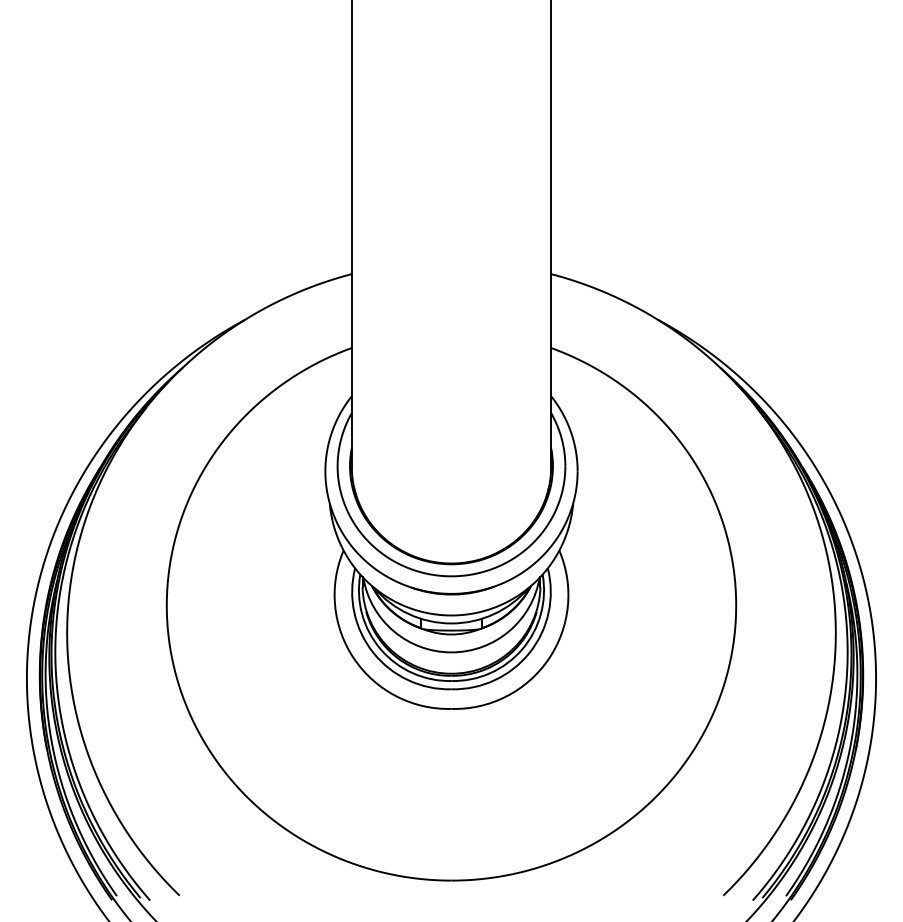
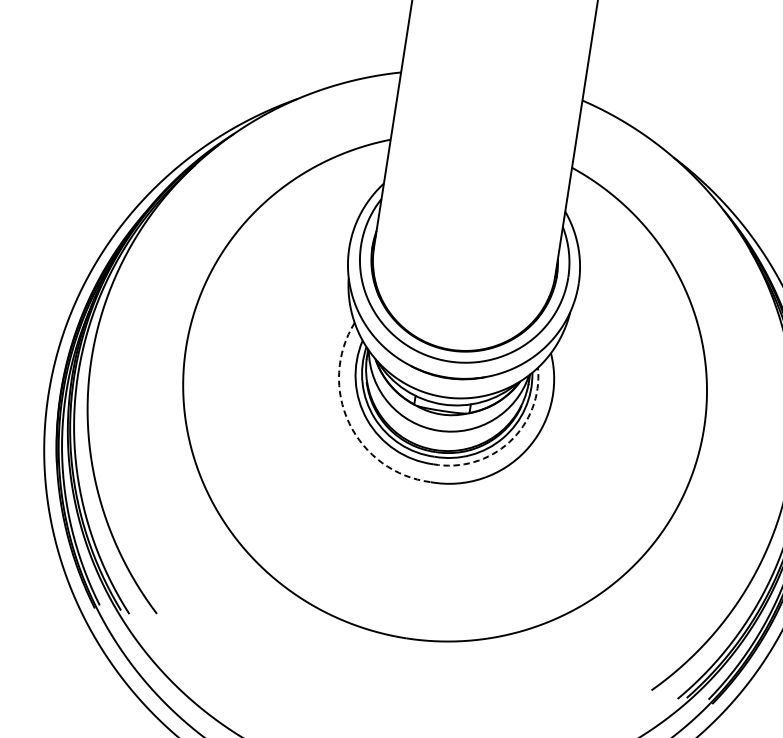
arc: (529, 652) -> (509, 441), solid -> dashed
arc: (354, 659) -> (349, 423), solid -> dashed

